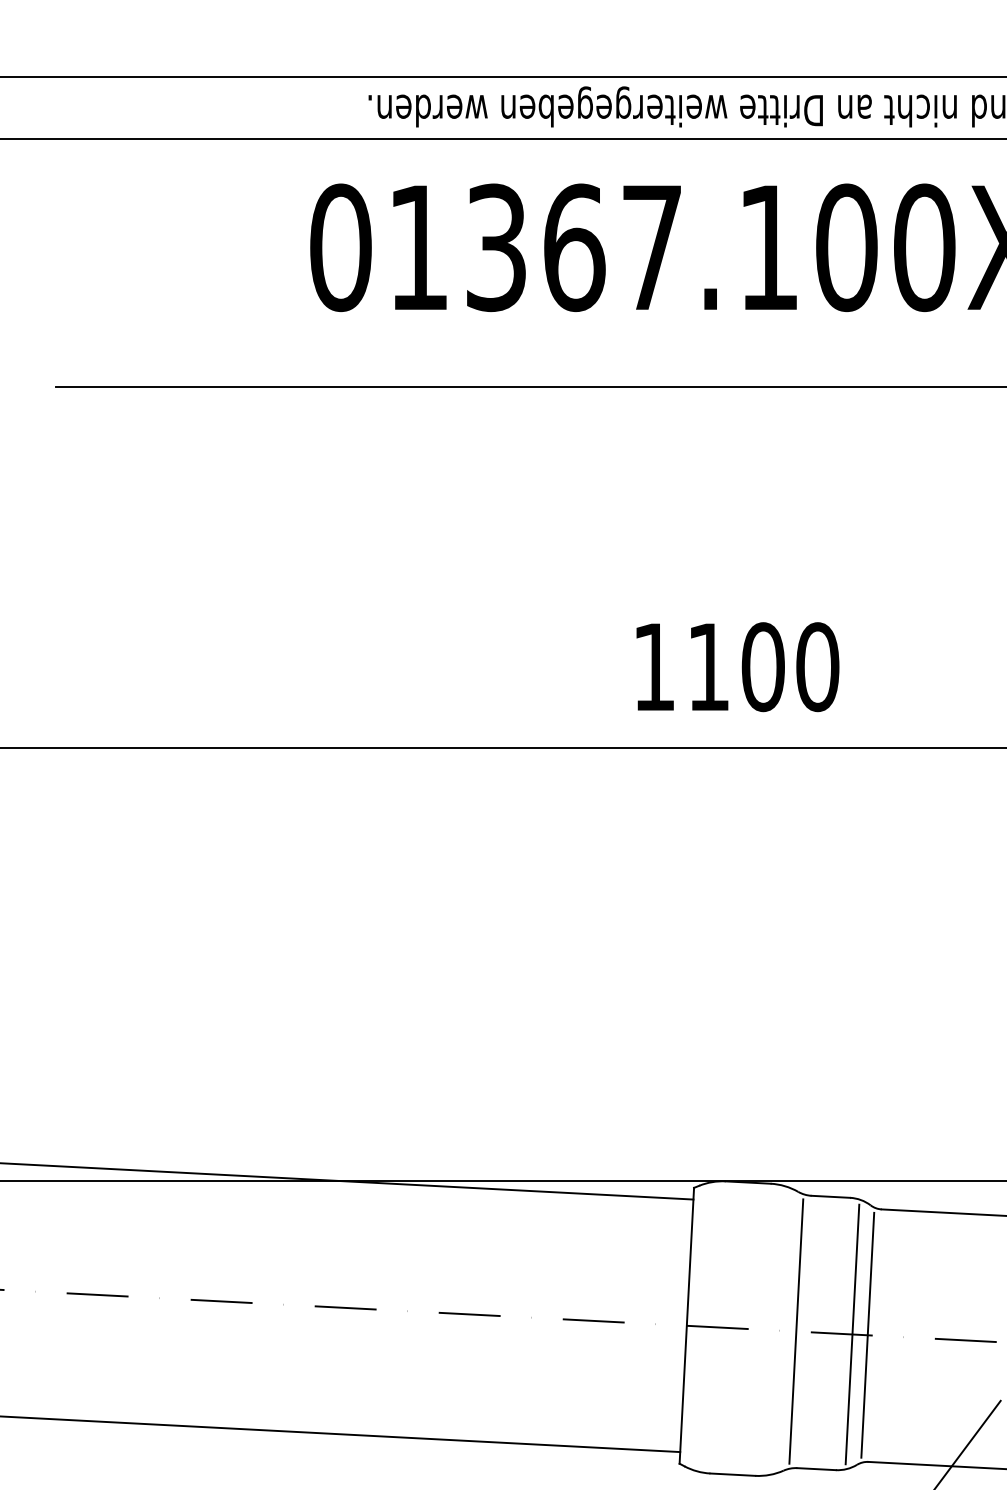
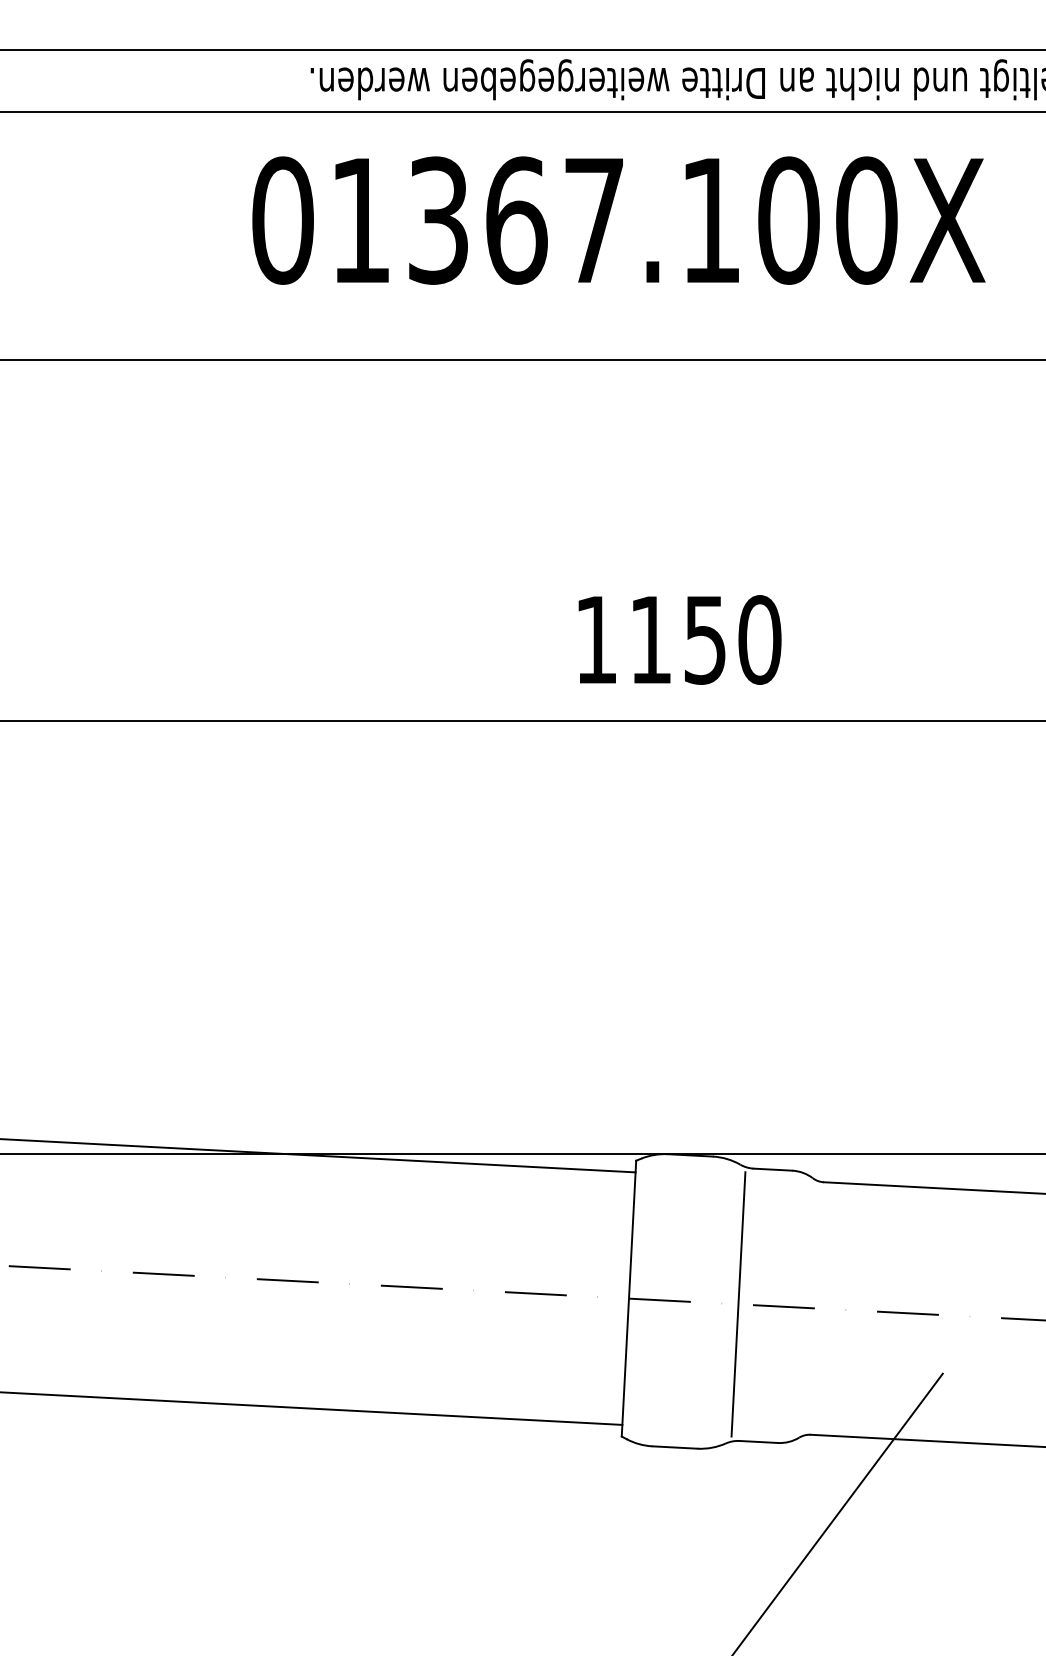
text: (763, 666) -> (705, 639), 1100 -> 1150
line: (852, 1334) -> (794, 1307), removed
line: (867, 1334) -> (809, 1307), removed

